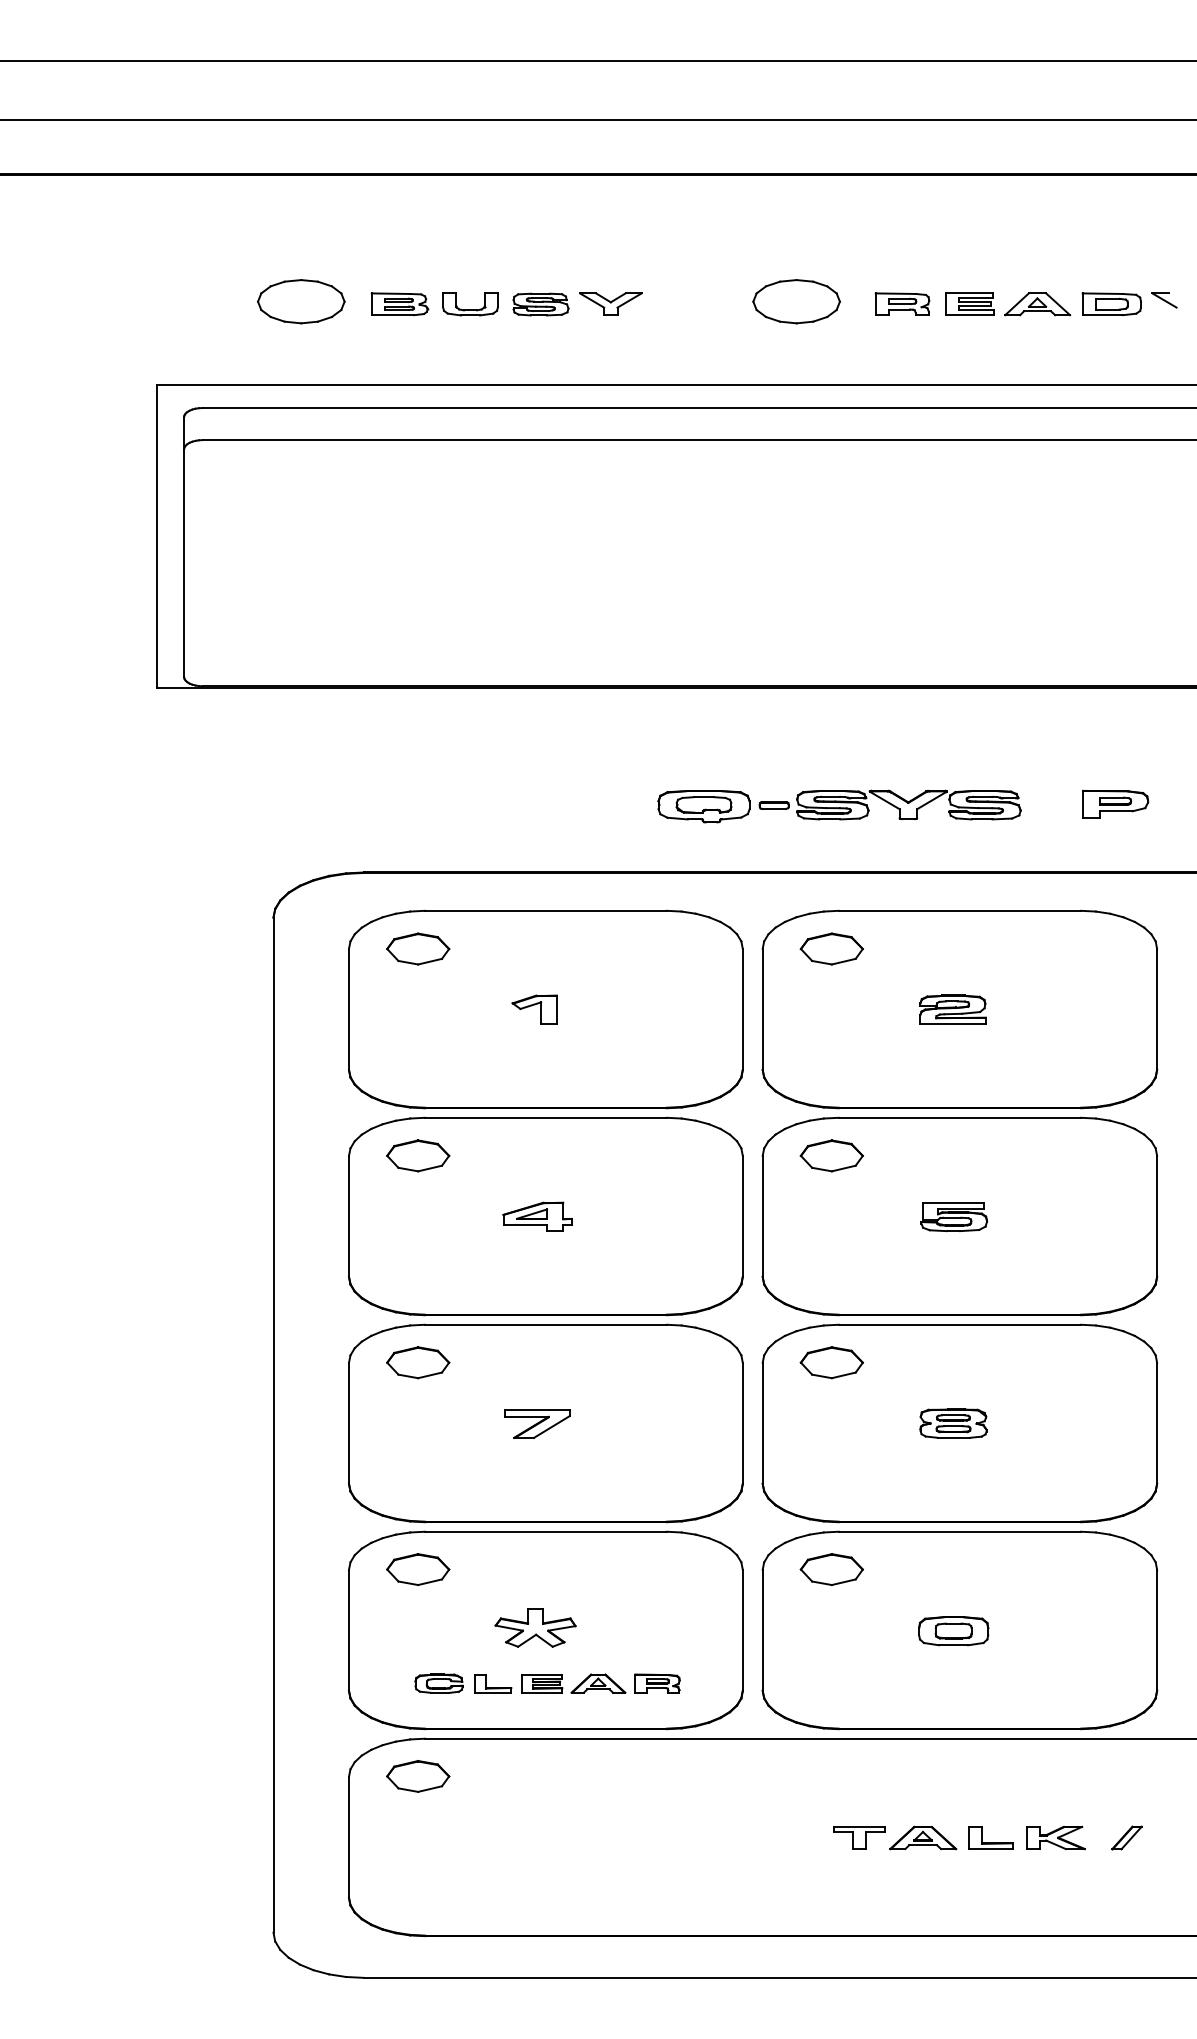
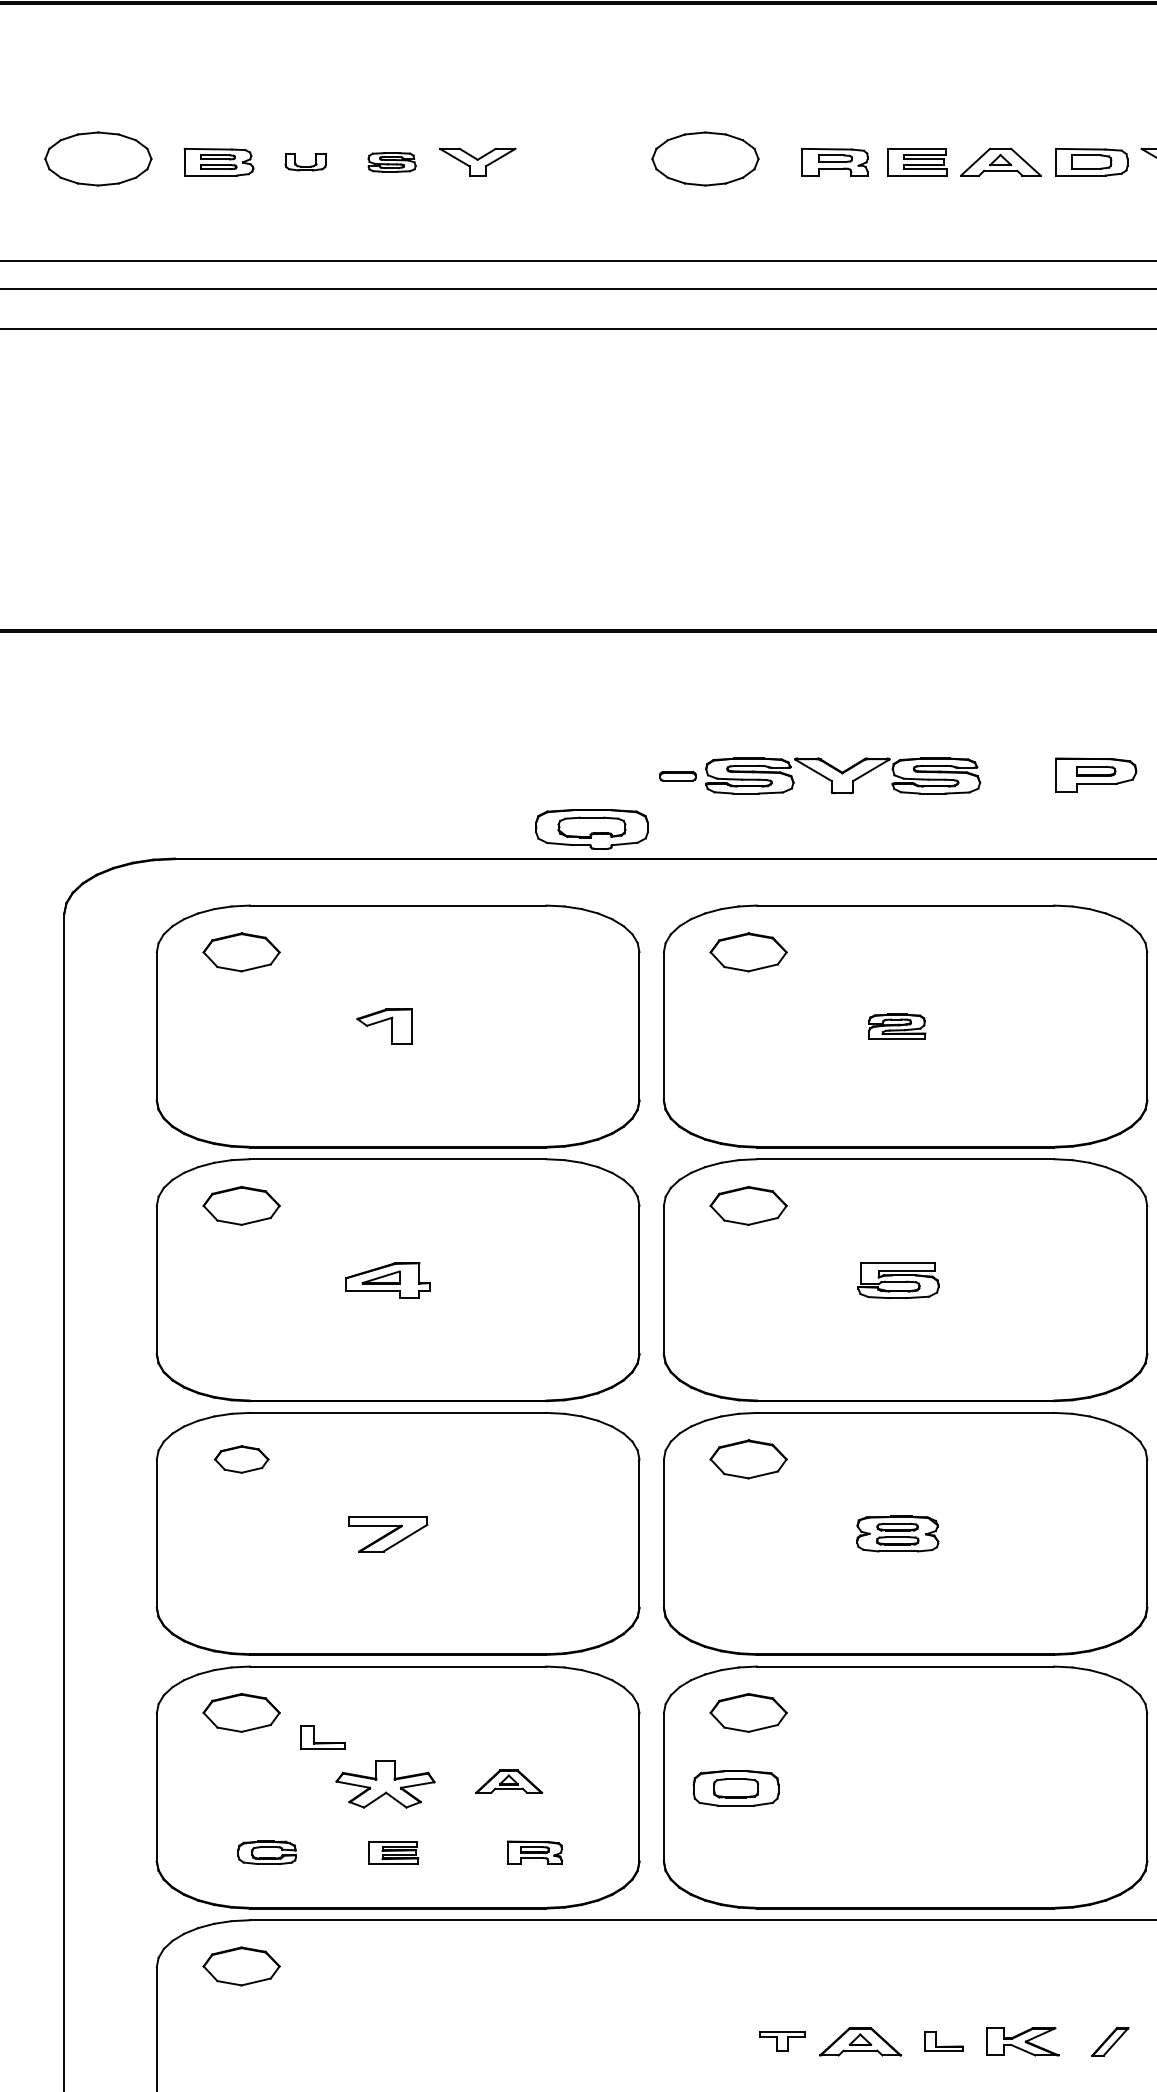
part: (470, 304) -> (305, 162), size x0.6
part: (540, 304) -> (391, 162), size x0.7
part: (703, 806) -> (591, 829), moved
part: (952, 1009) -> (896, 1026), size x0.7
part: (418, 1362) -> (242, 1459), size x0.7
part: (953, 1631) -> (735, 1788), moved
part: (493, 1683) -> (322, 1737), moved
part: (598, 1683) -> (509, 1781), moved
part: (859, 1837) -> (782, 2041), size x0.7
part: (990, 1837) -> (943, 2041), size x0.7

